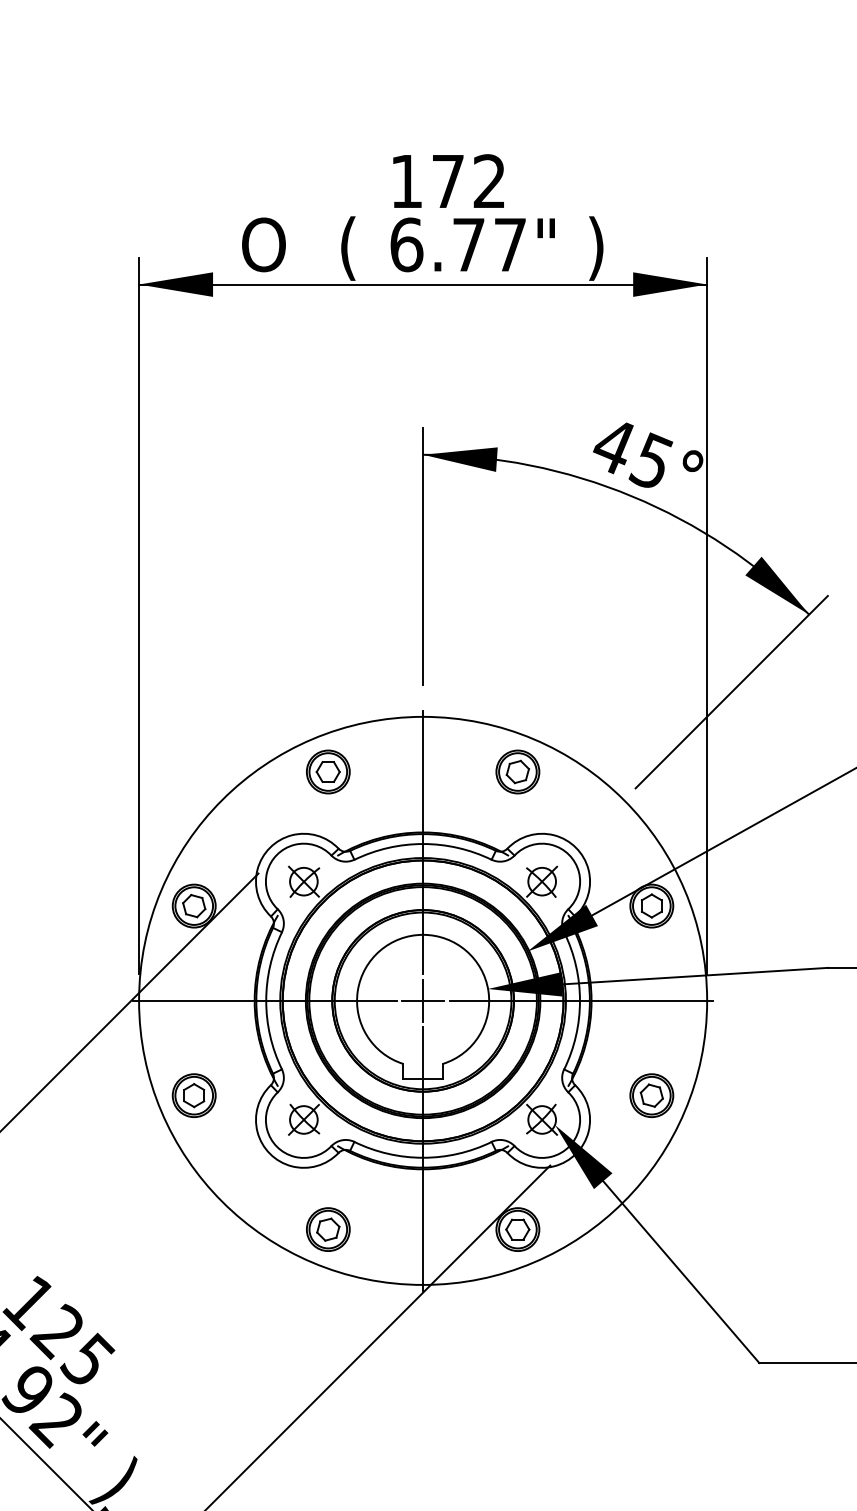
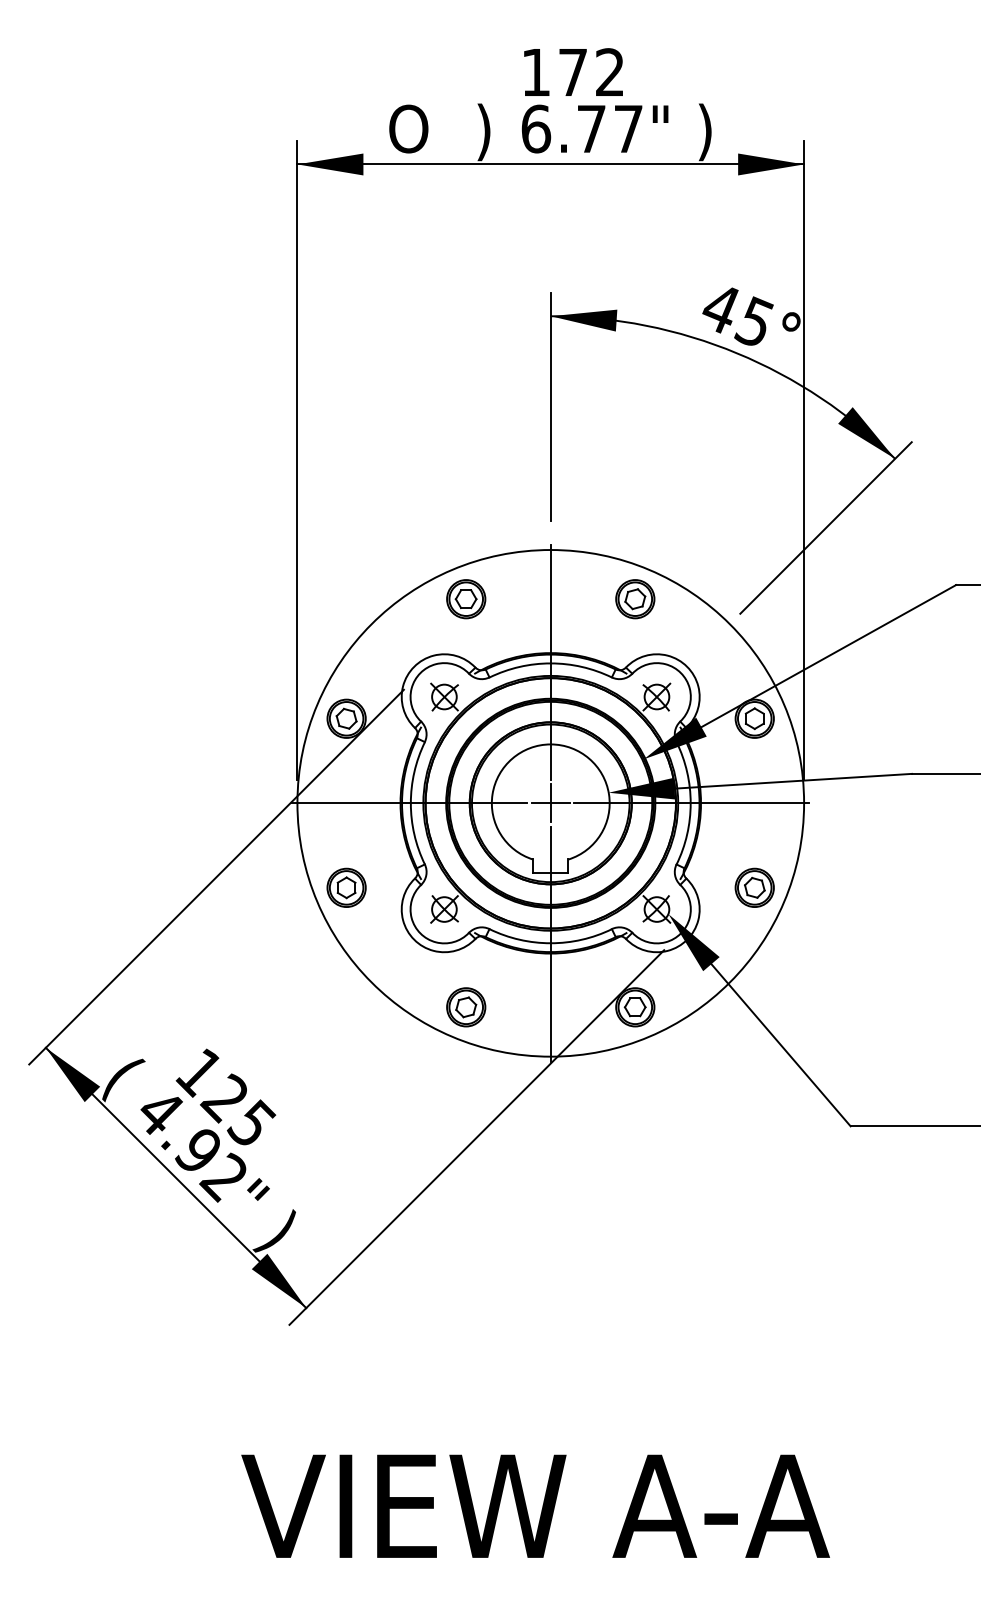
text: (347, 248) -> (483, 132), ( -> )

